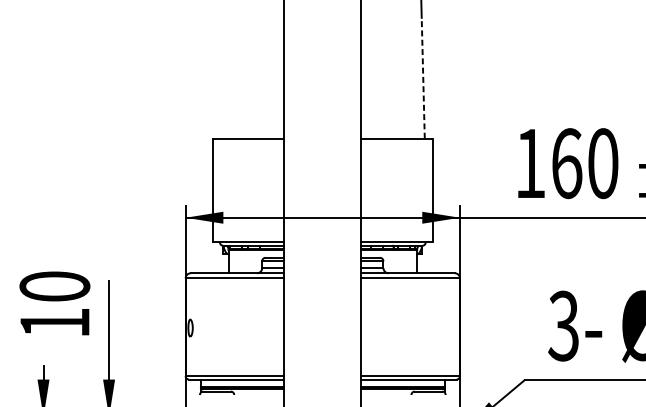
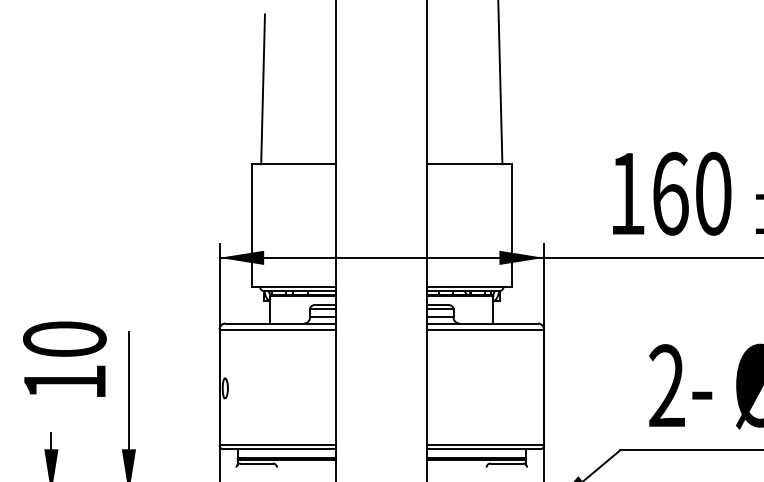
line: (221, 75) -> (262, 89), added
line: (423, 77) -> (500, 92), dashed -> solid
text: (563, 326) -> (666, 386), 3- -> 2-

